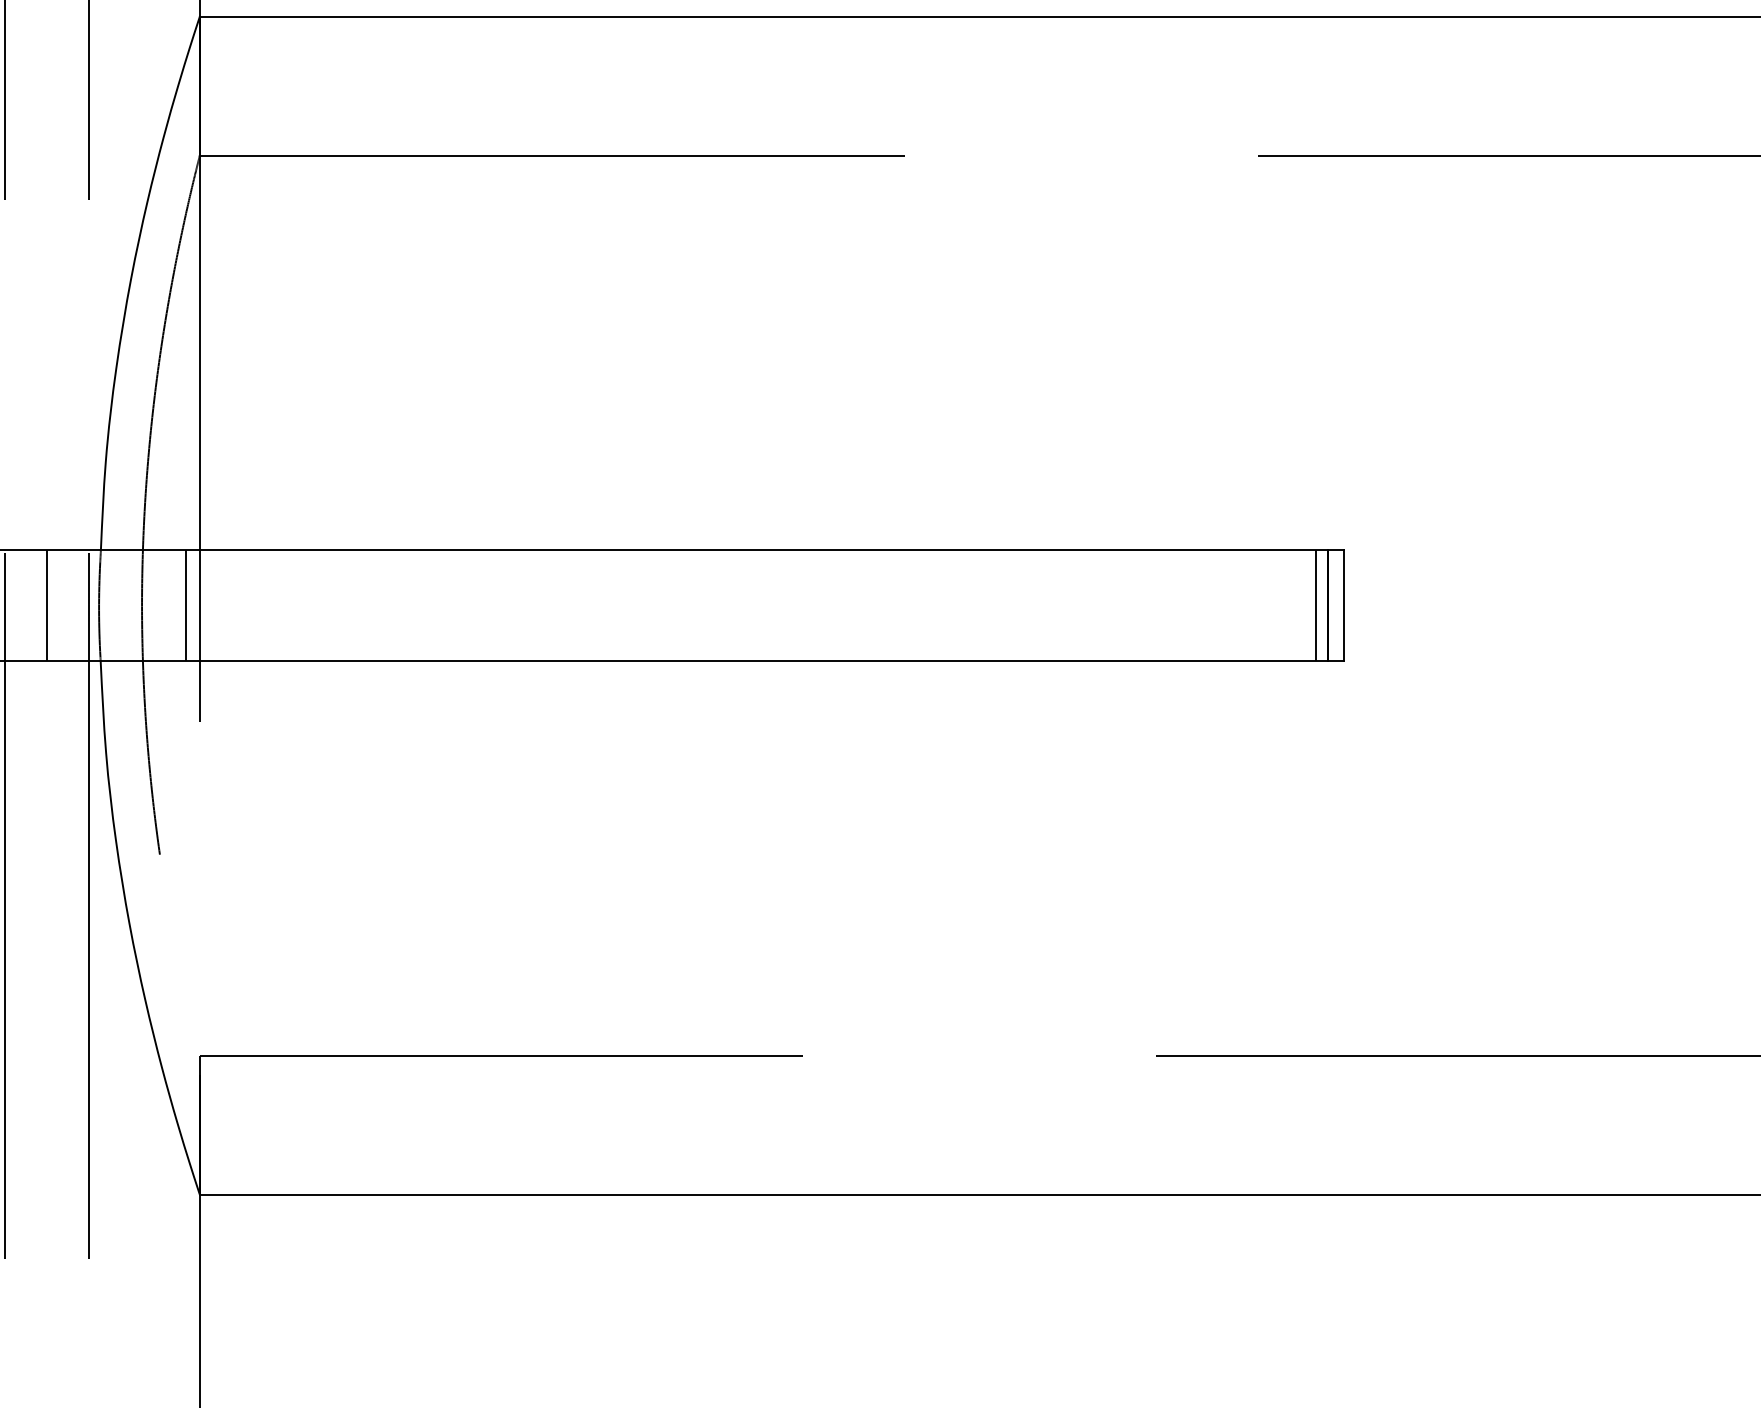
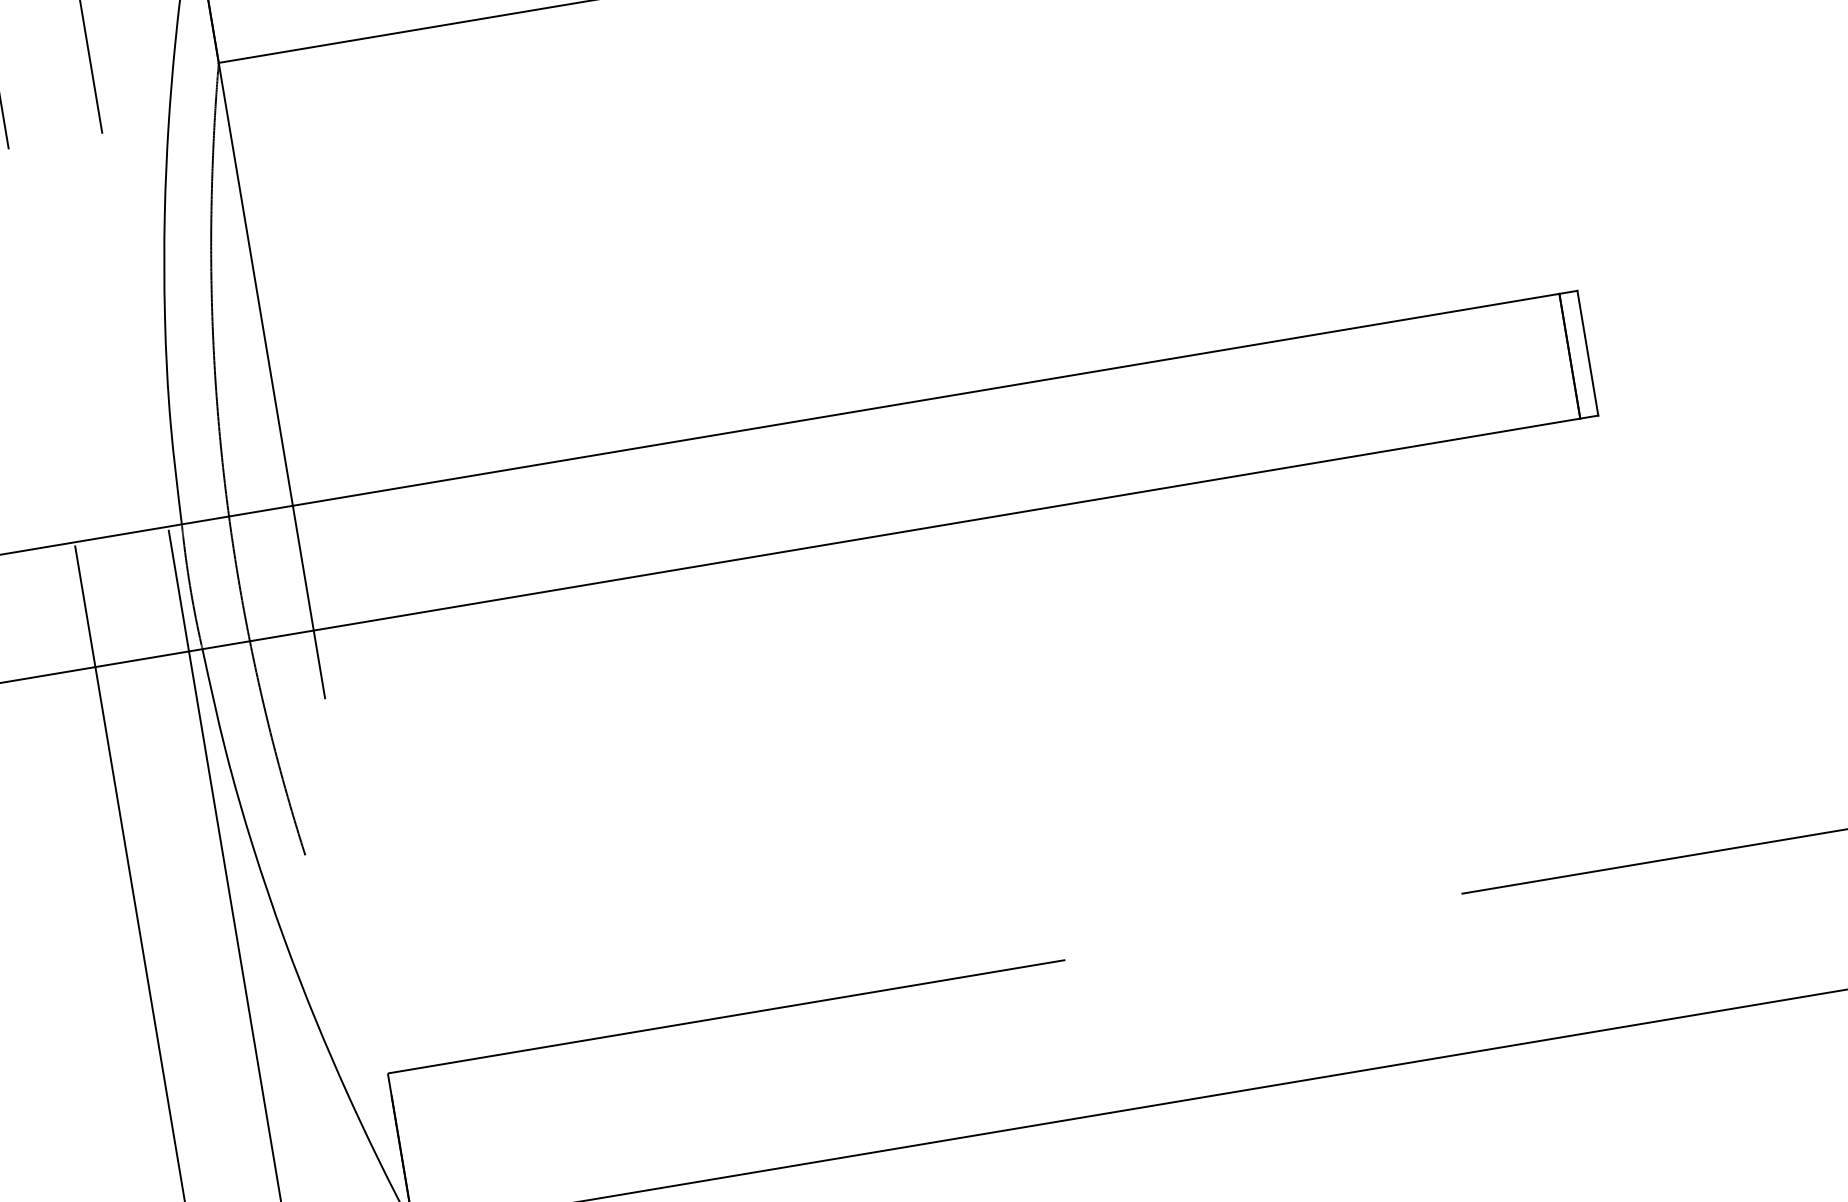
line: (46, 605) -> (131, 596), removed
line: (185, 605) -> (287, 570), removed
line: (1316, 605) -> (1557, 358), removed

